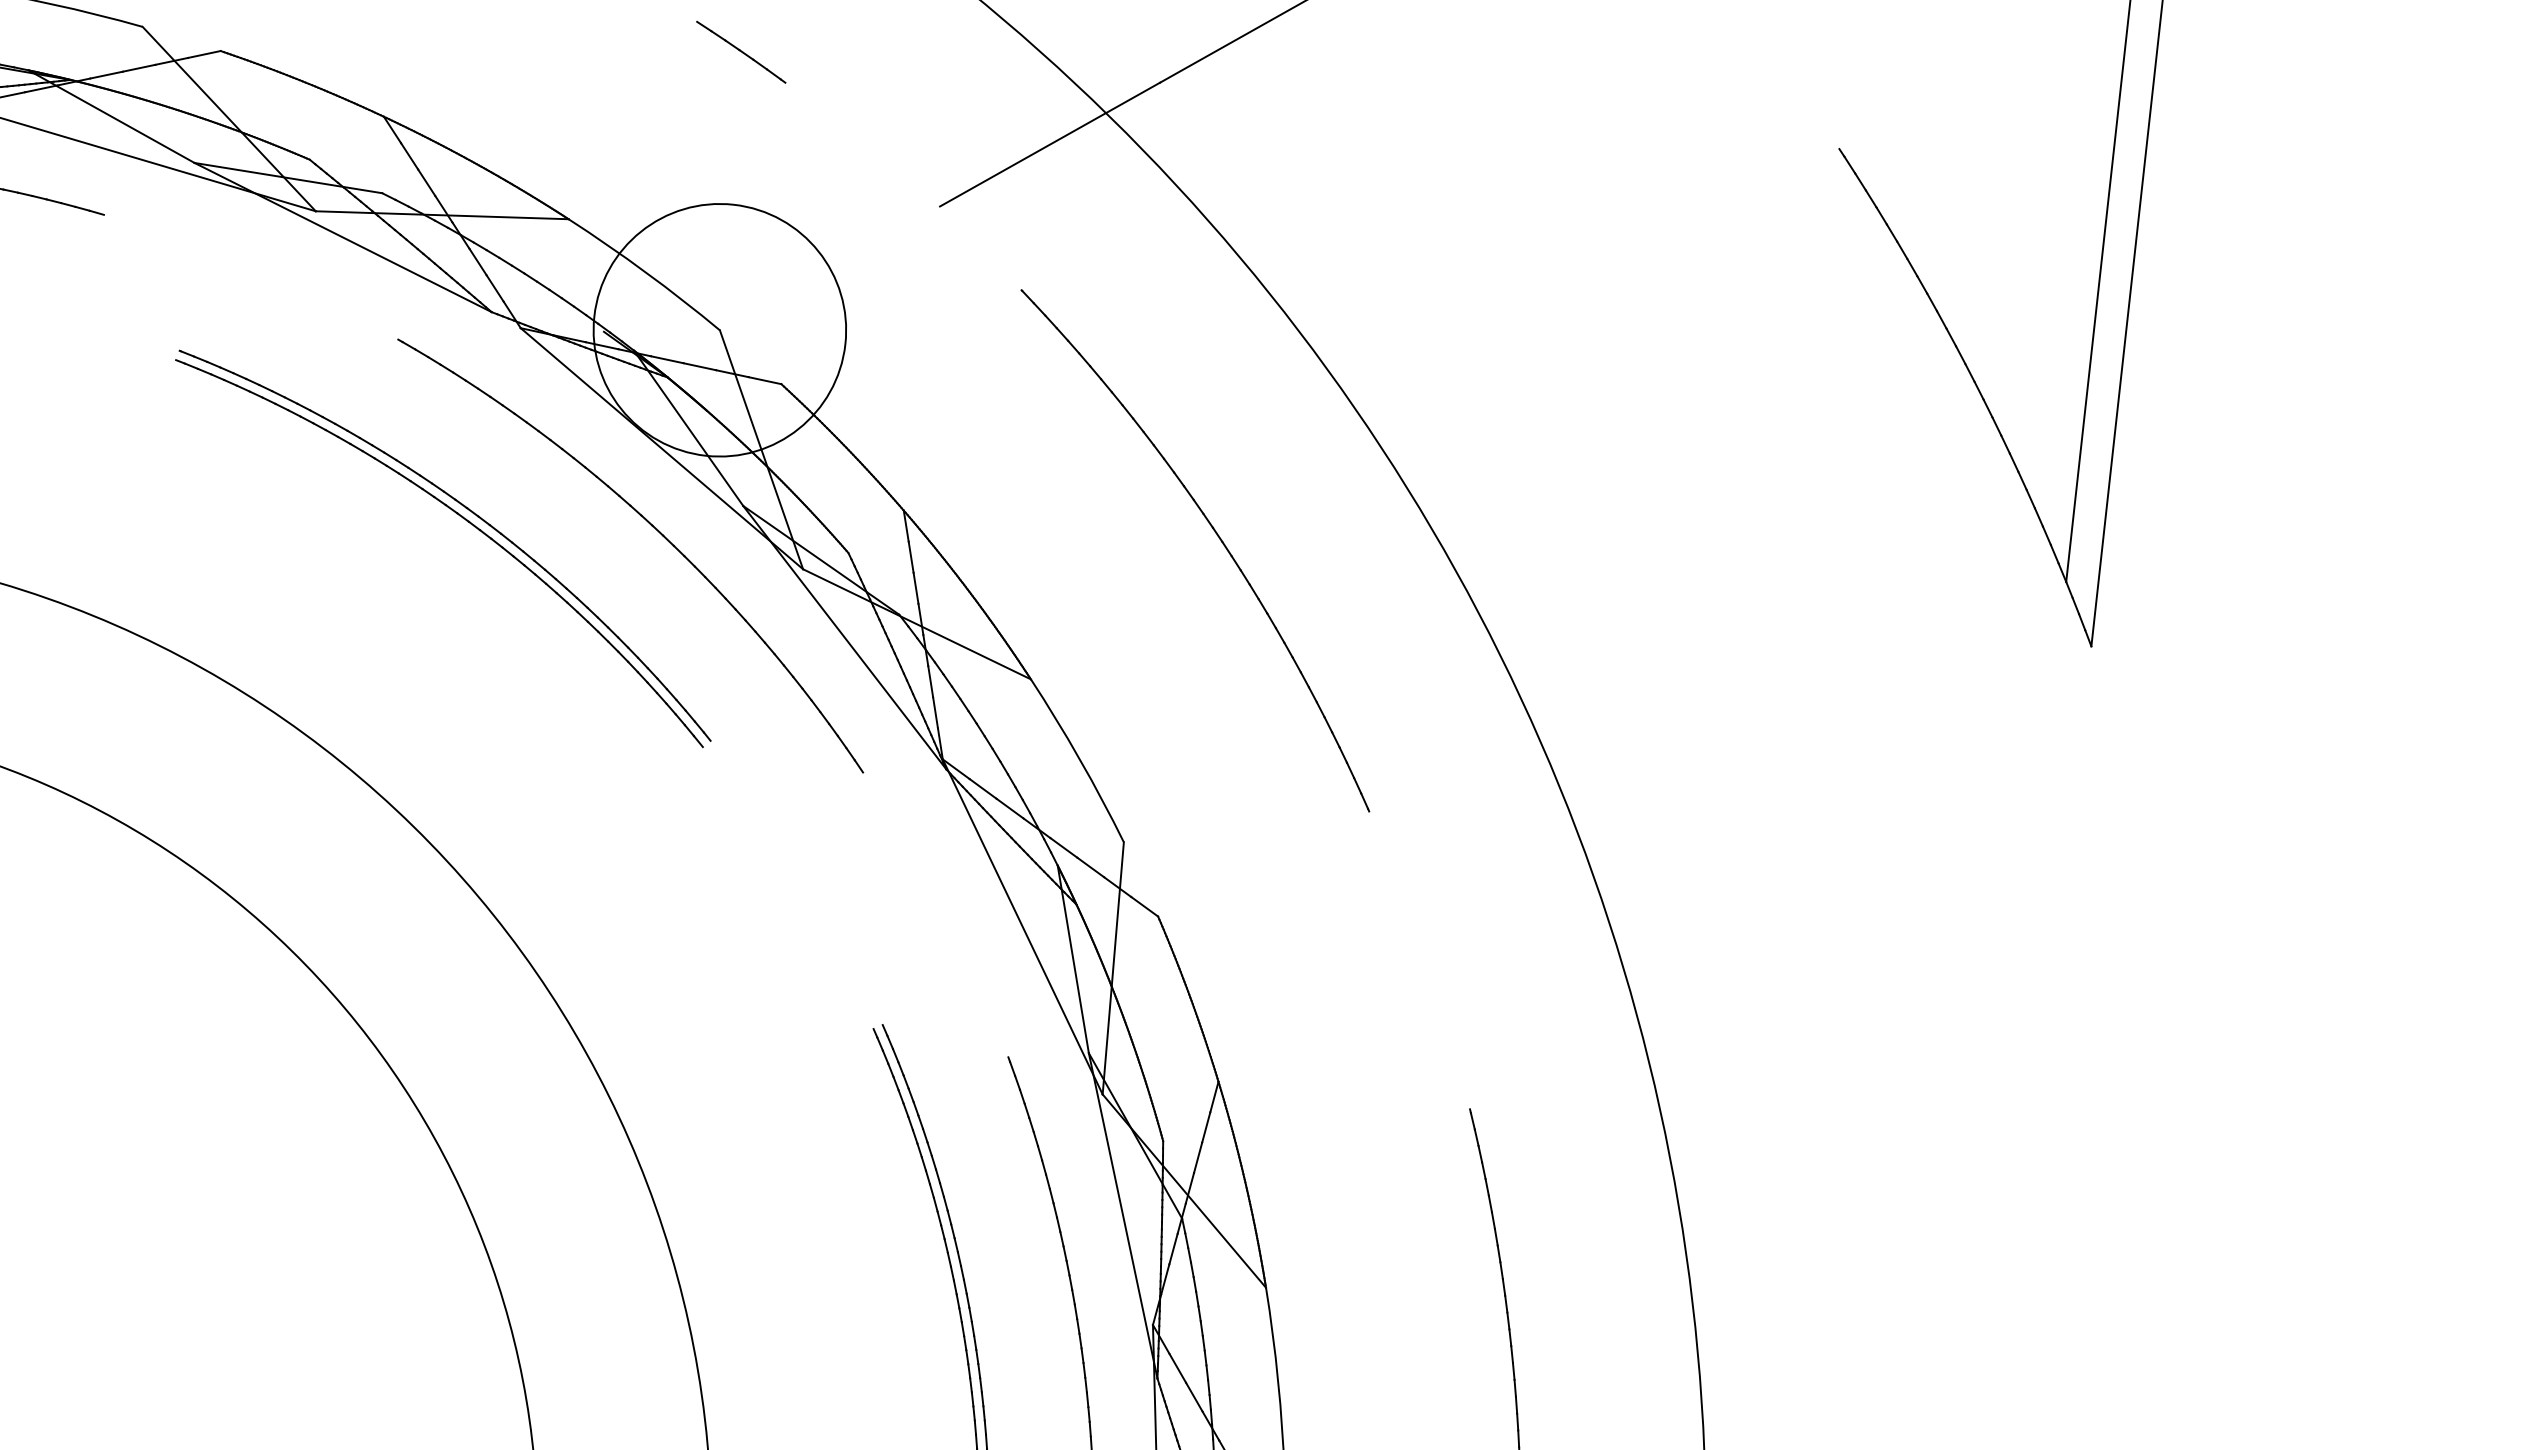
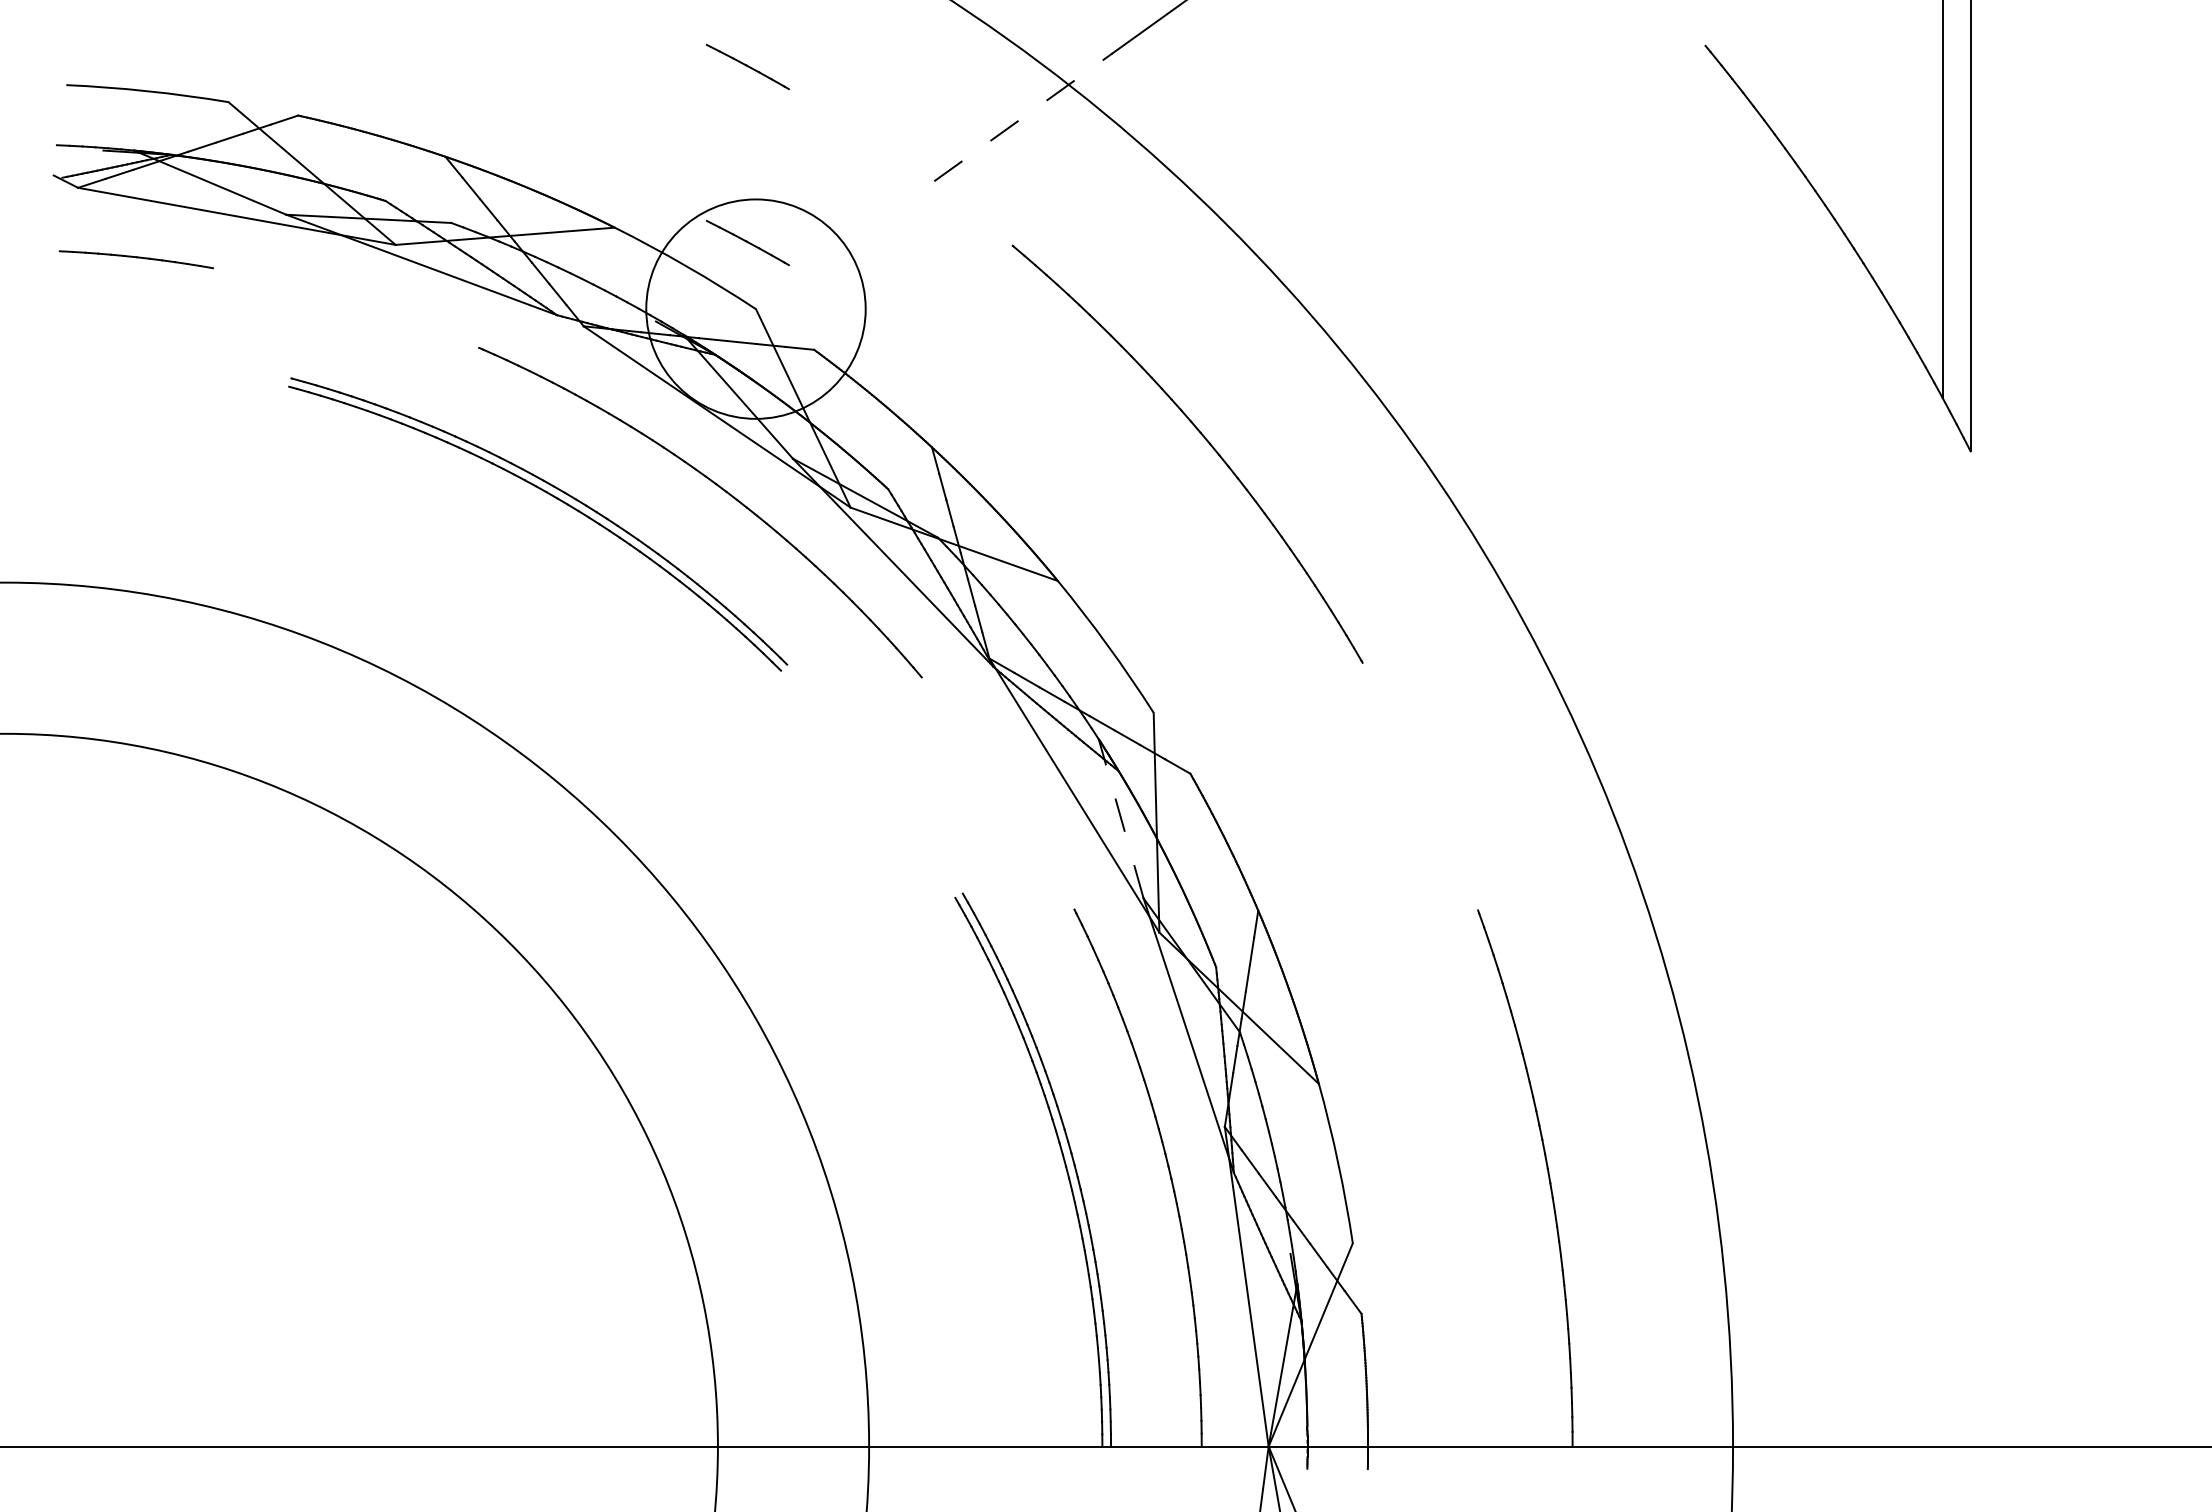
line: (1050, 144) -> (1023, 117), solid -> dashed
line: (718, 254) -> (747, 243), added
line: (1073, 959) -> (1121, 818), solid -> dashed

